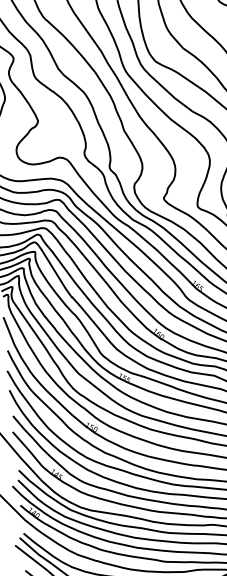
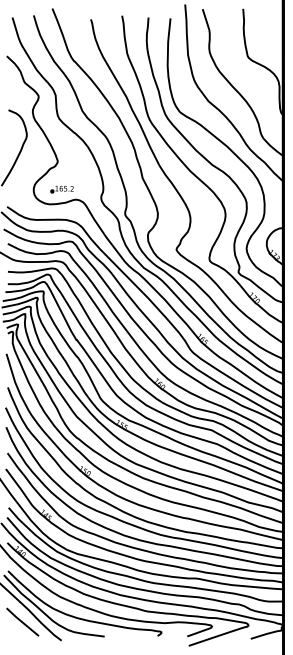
part: (44, 148) -> (61, 189), added

